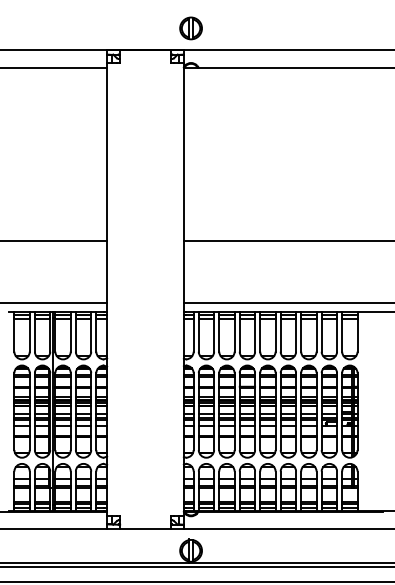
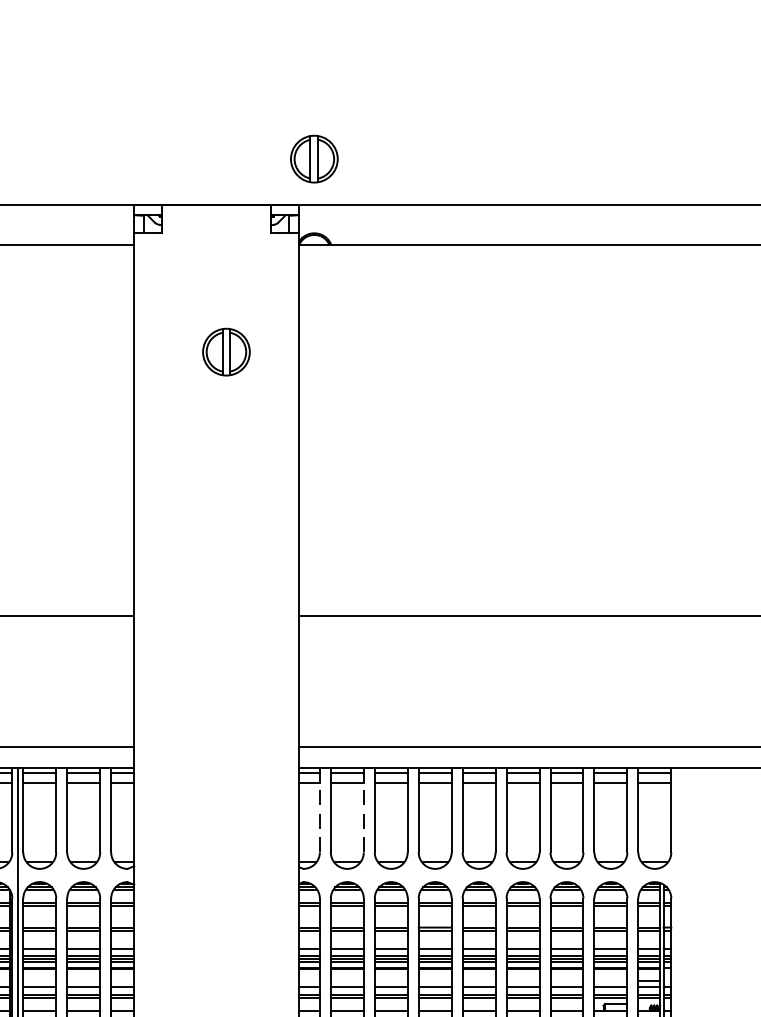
part: (149, 118) -> (225, 352), added
line: (193, 334) -> (319, 815), solid -> dashed
line: (214, 334) -> (364, 815), solid -> dashed

